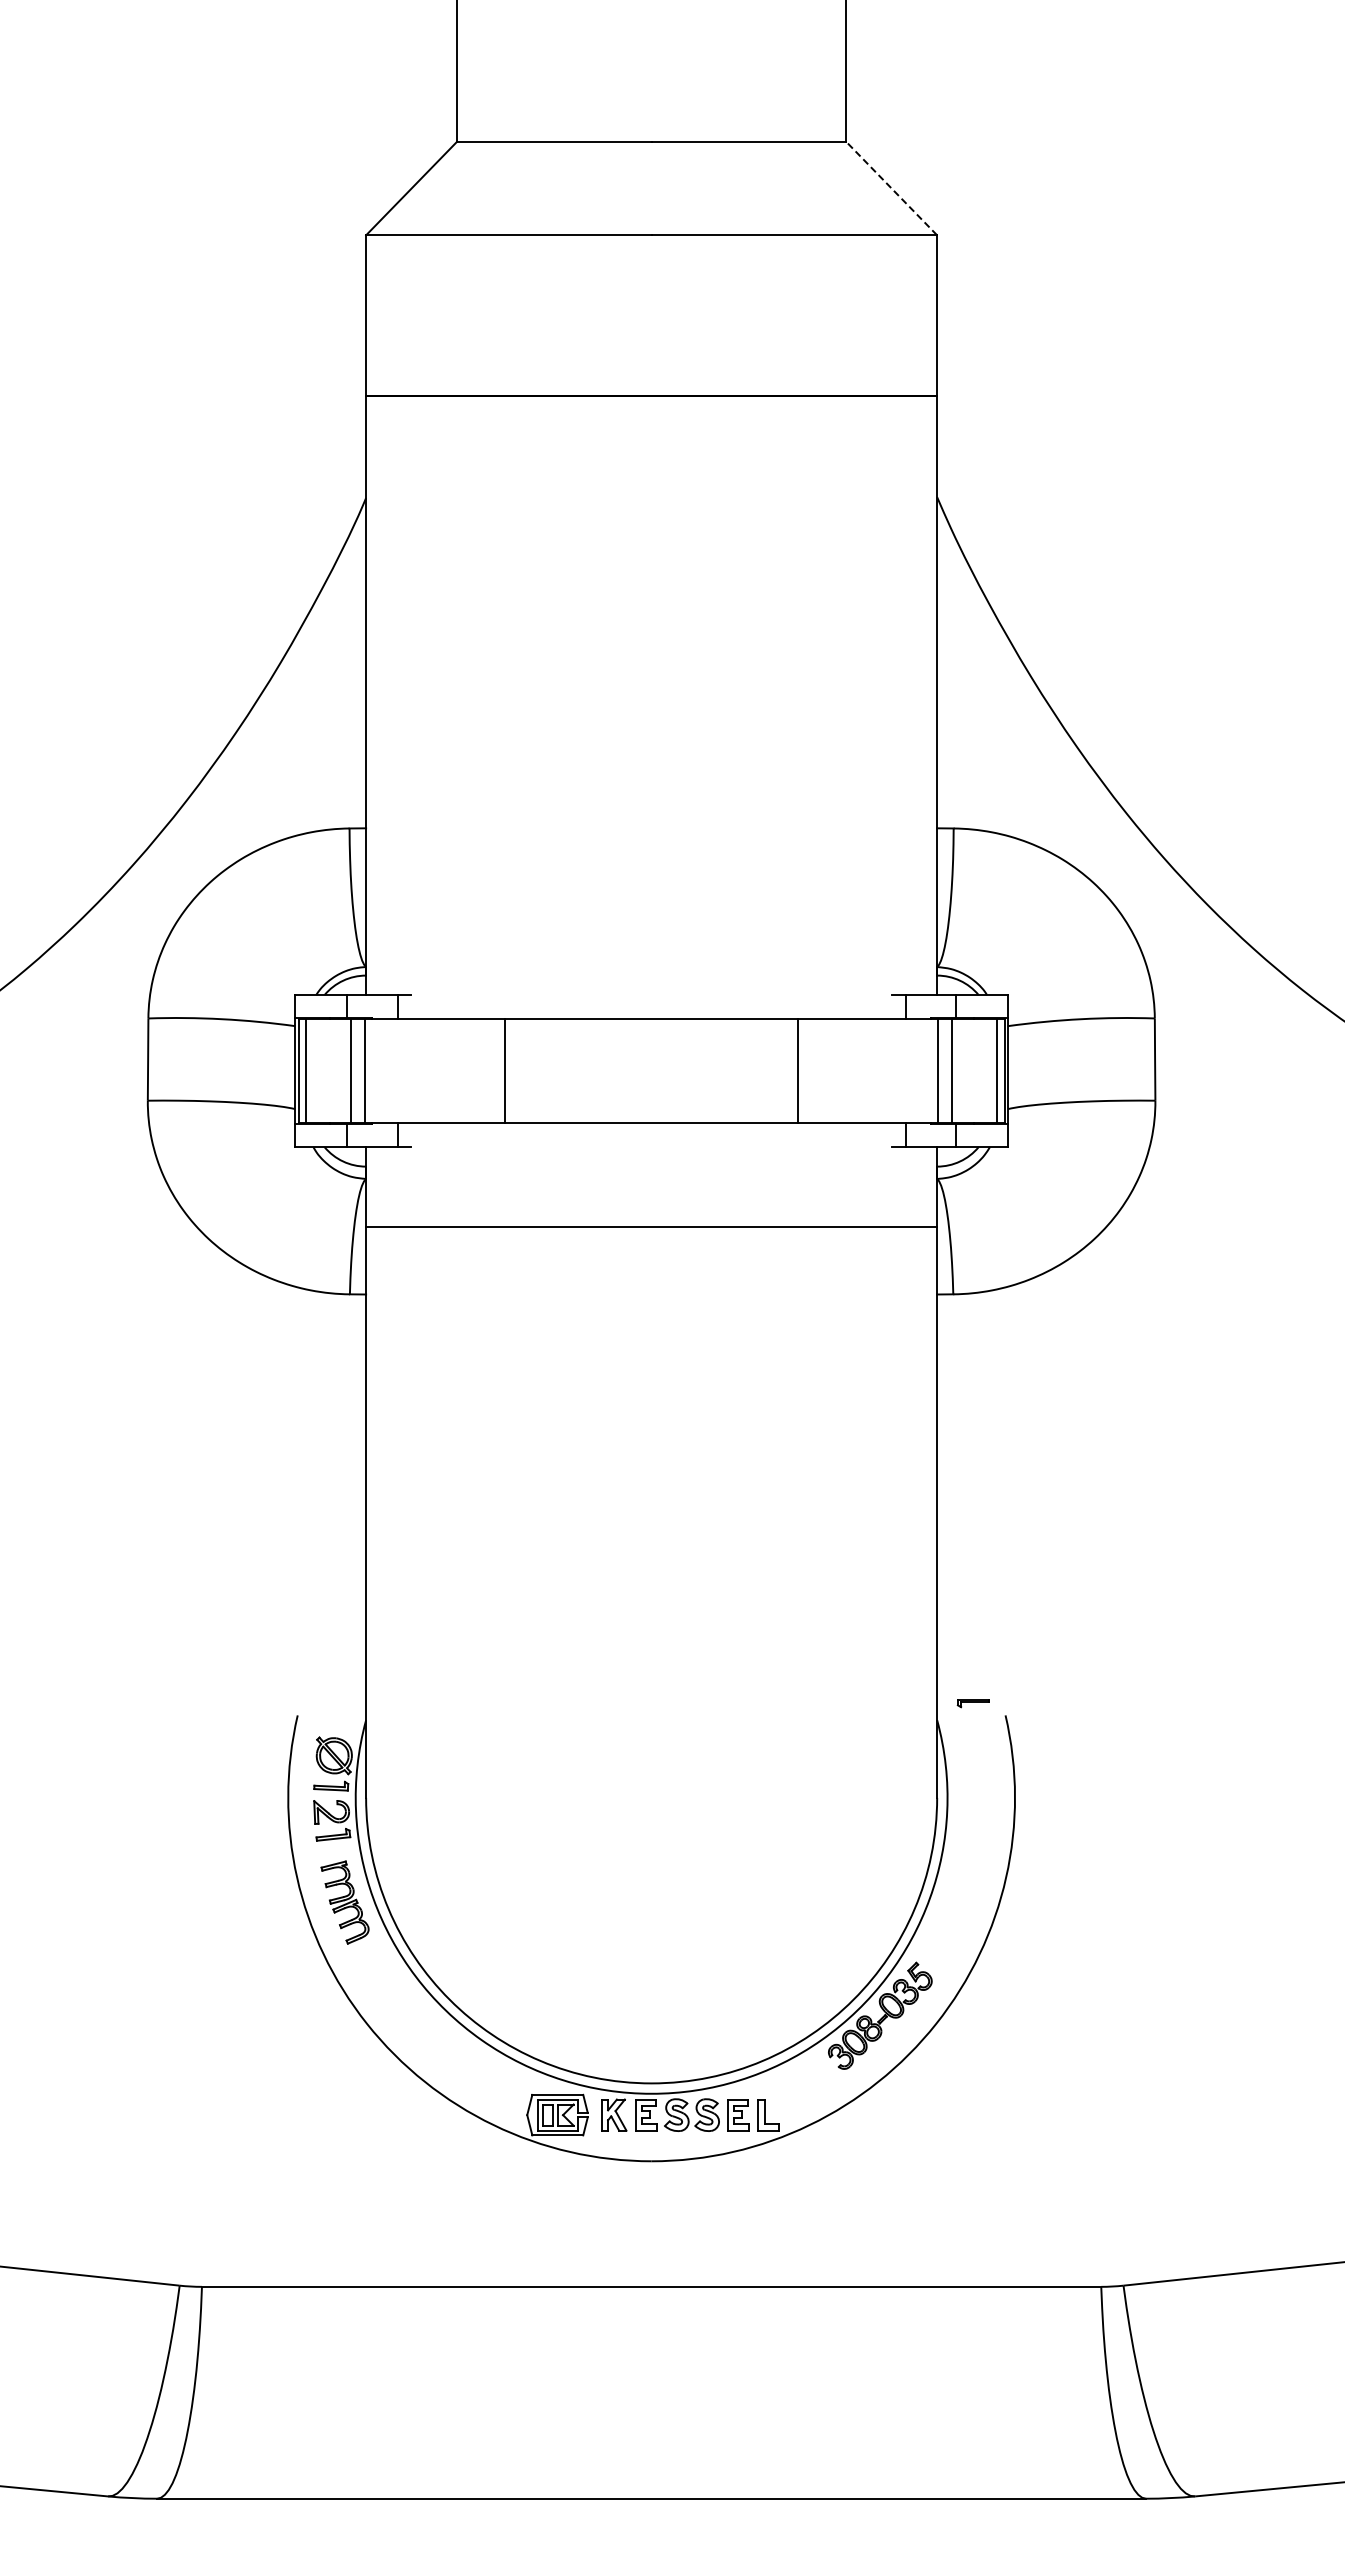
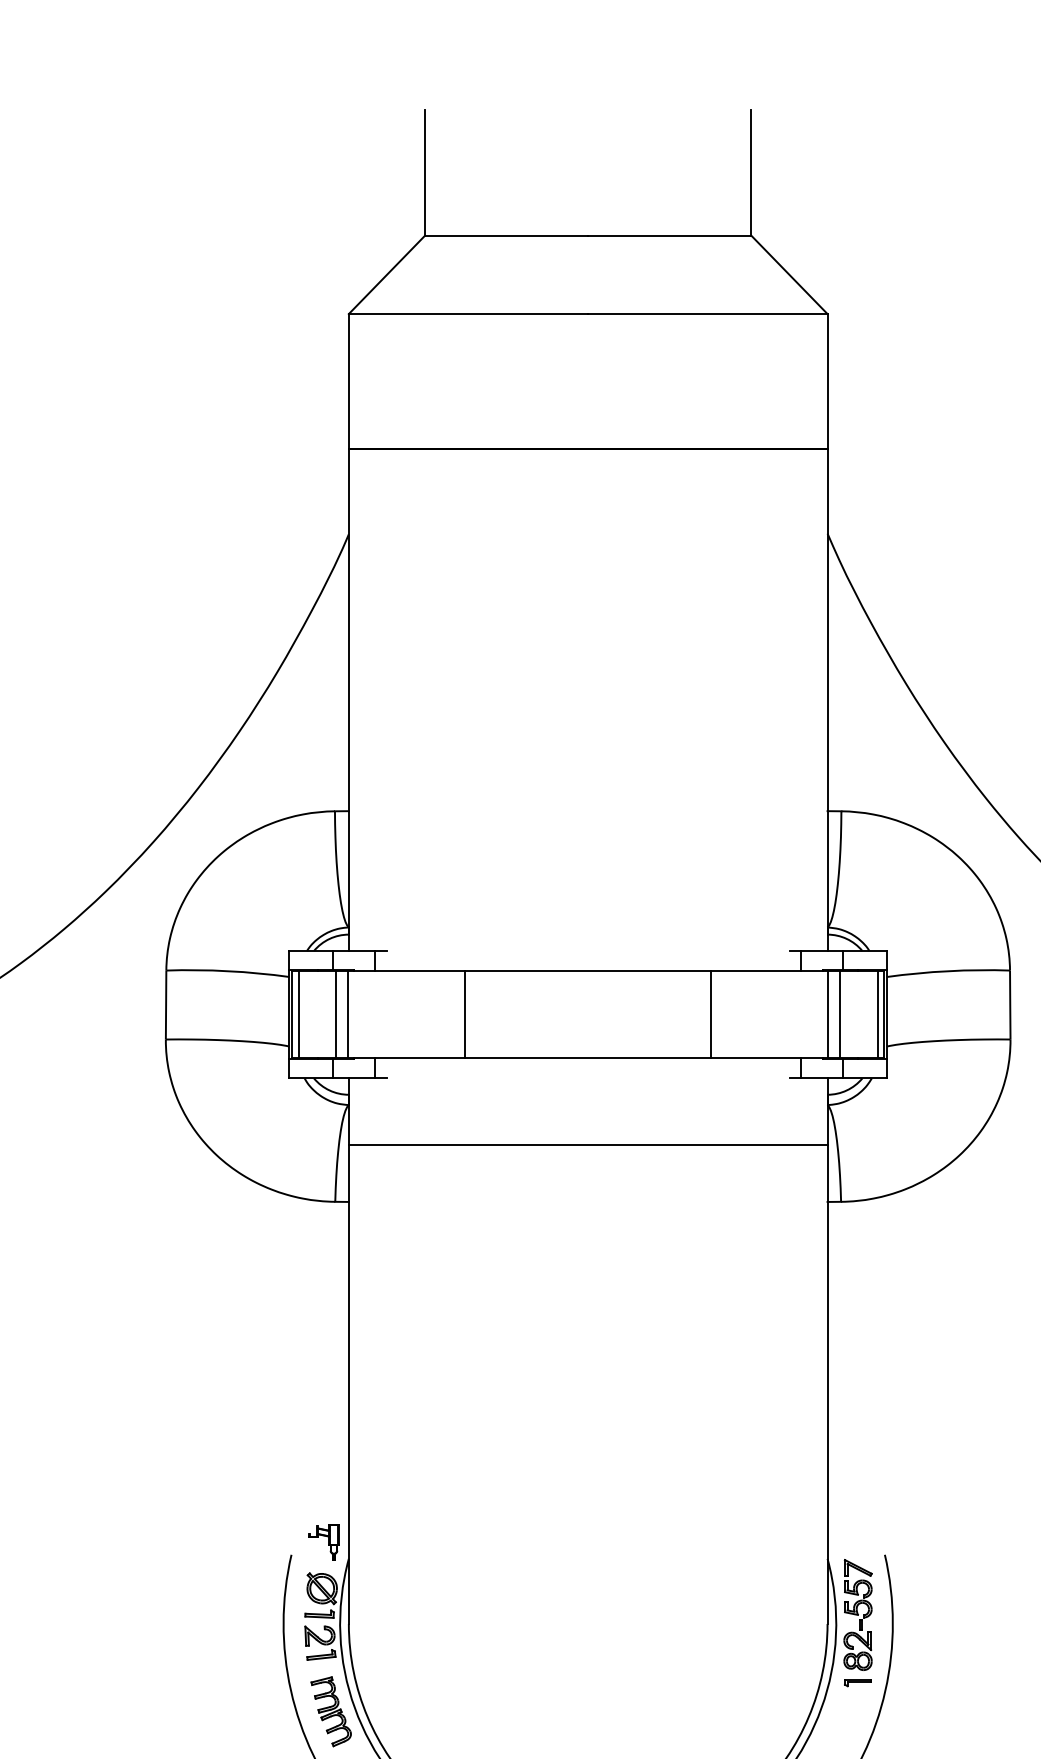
line: (891, 188) -> (789, 274), dashed -> solid
part: (336, 1700) -> (324, 1542), added
part: (972, 1703) -> (857, 1683), moved
part: (973, 1786) -> (858, 1614), added

